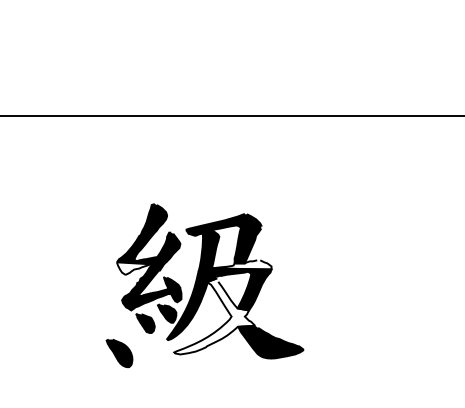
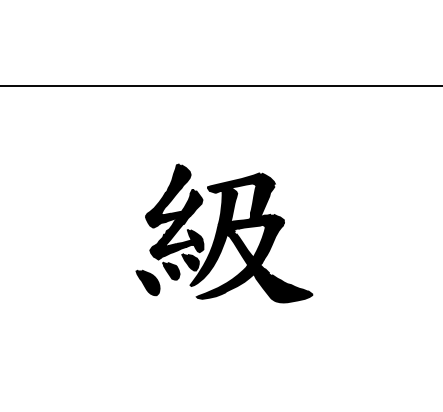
fill: (240, 264) -> (256, 218), added
fill: (134, 267) -> (161, 221), added
fill: (214, 316) -> (232, 264), added
part: (118, 352) -> (147, 282), moved

